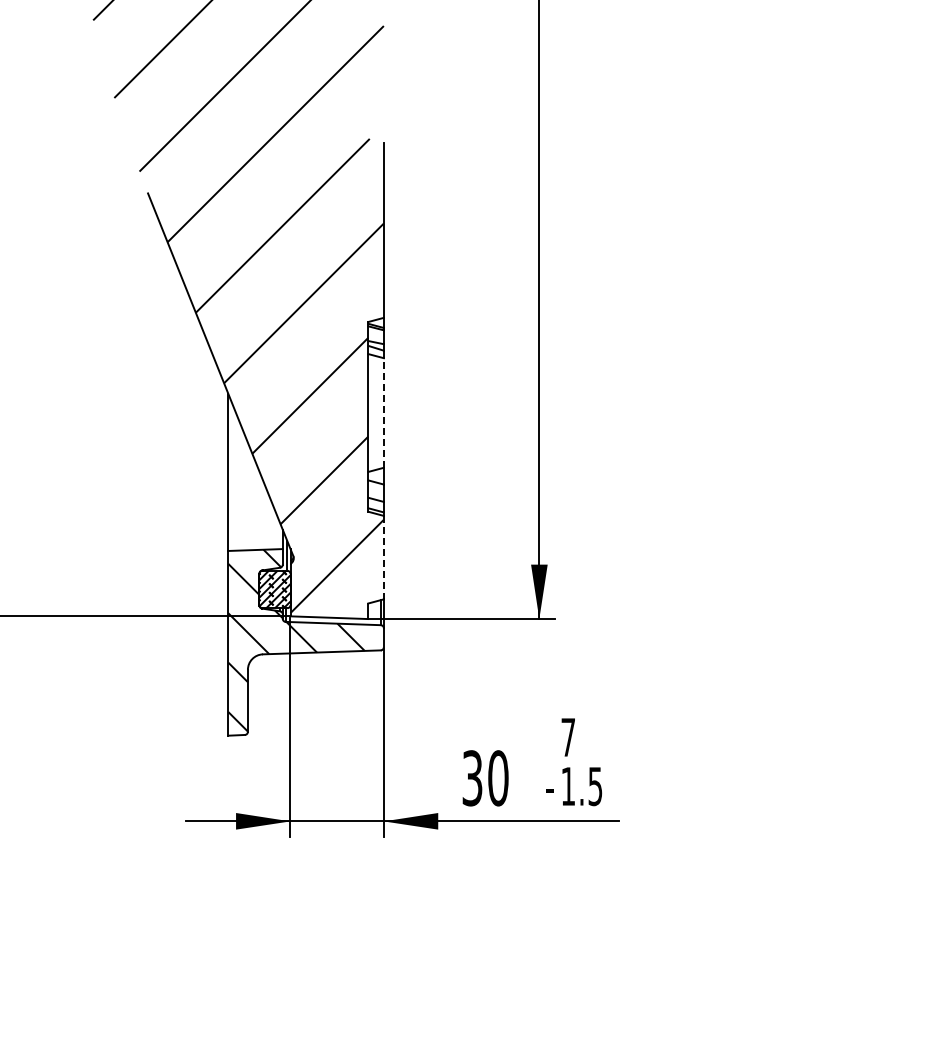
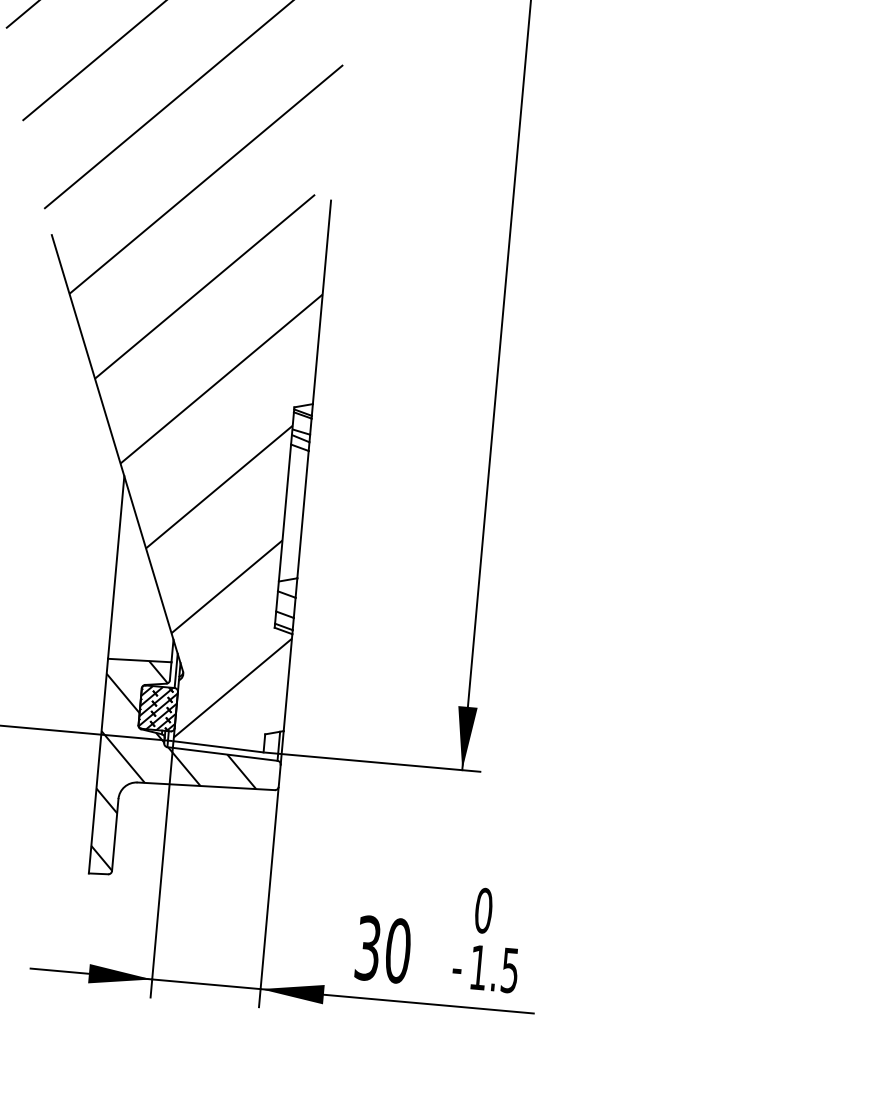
line: (383, 413) -> (302, 515), dashed -> solid
line: (383, 557) -> (287, 682), dashed -> solid
text: (568, 737) -> (483, 910), 7 -> 0

